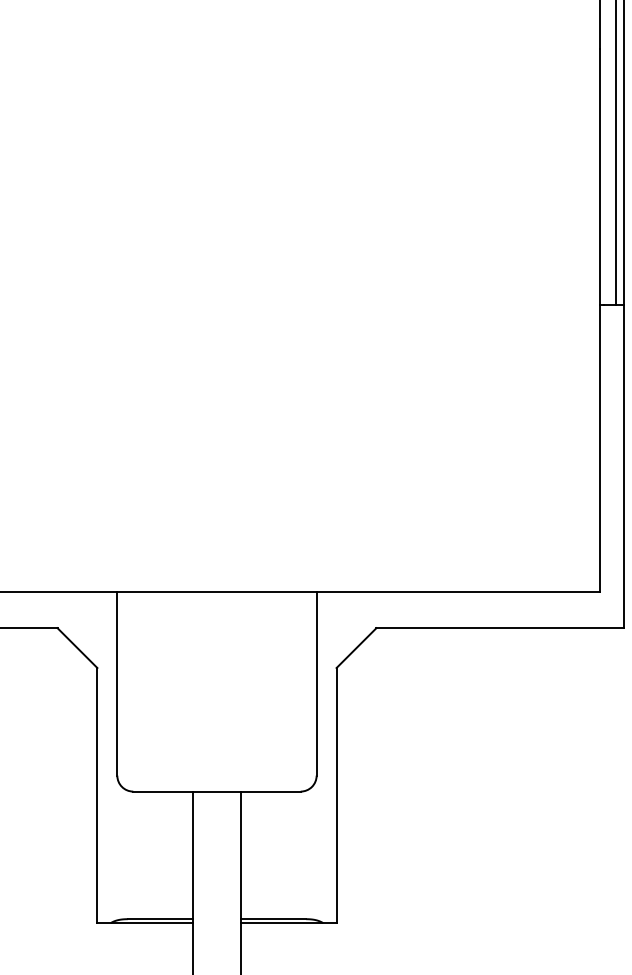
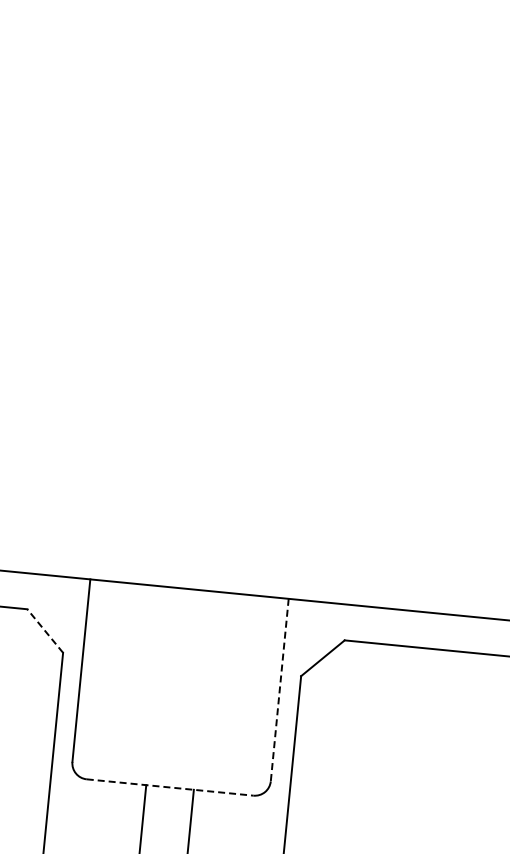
line: (77, 647) -> (45, 630), solid -> dashed
line: (316, 683) -> (279, 689), solid -> dashed
line: (216, 791) -> (169, 787), solid -> dashed

